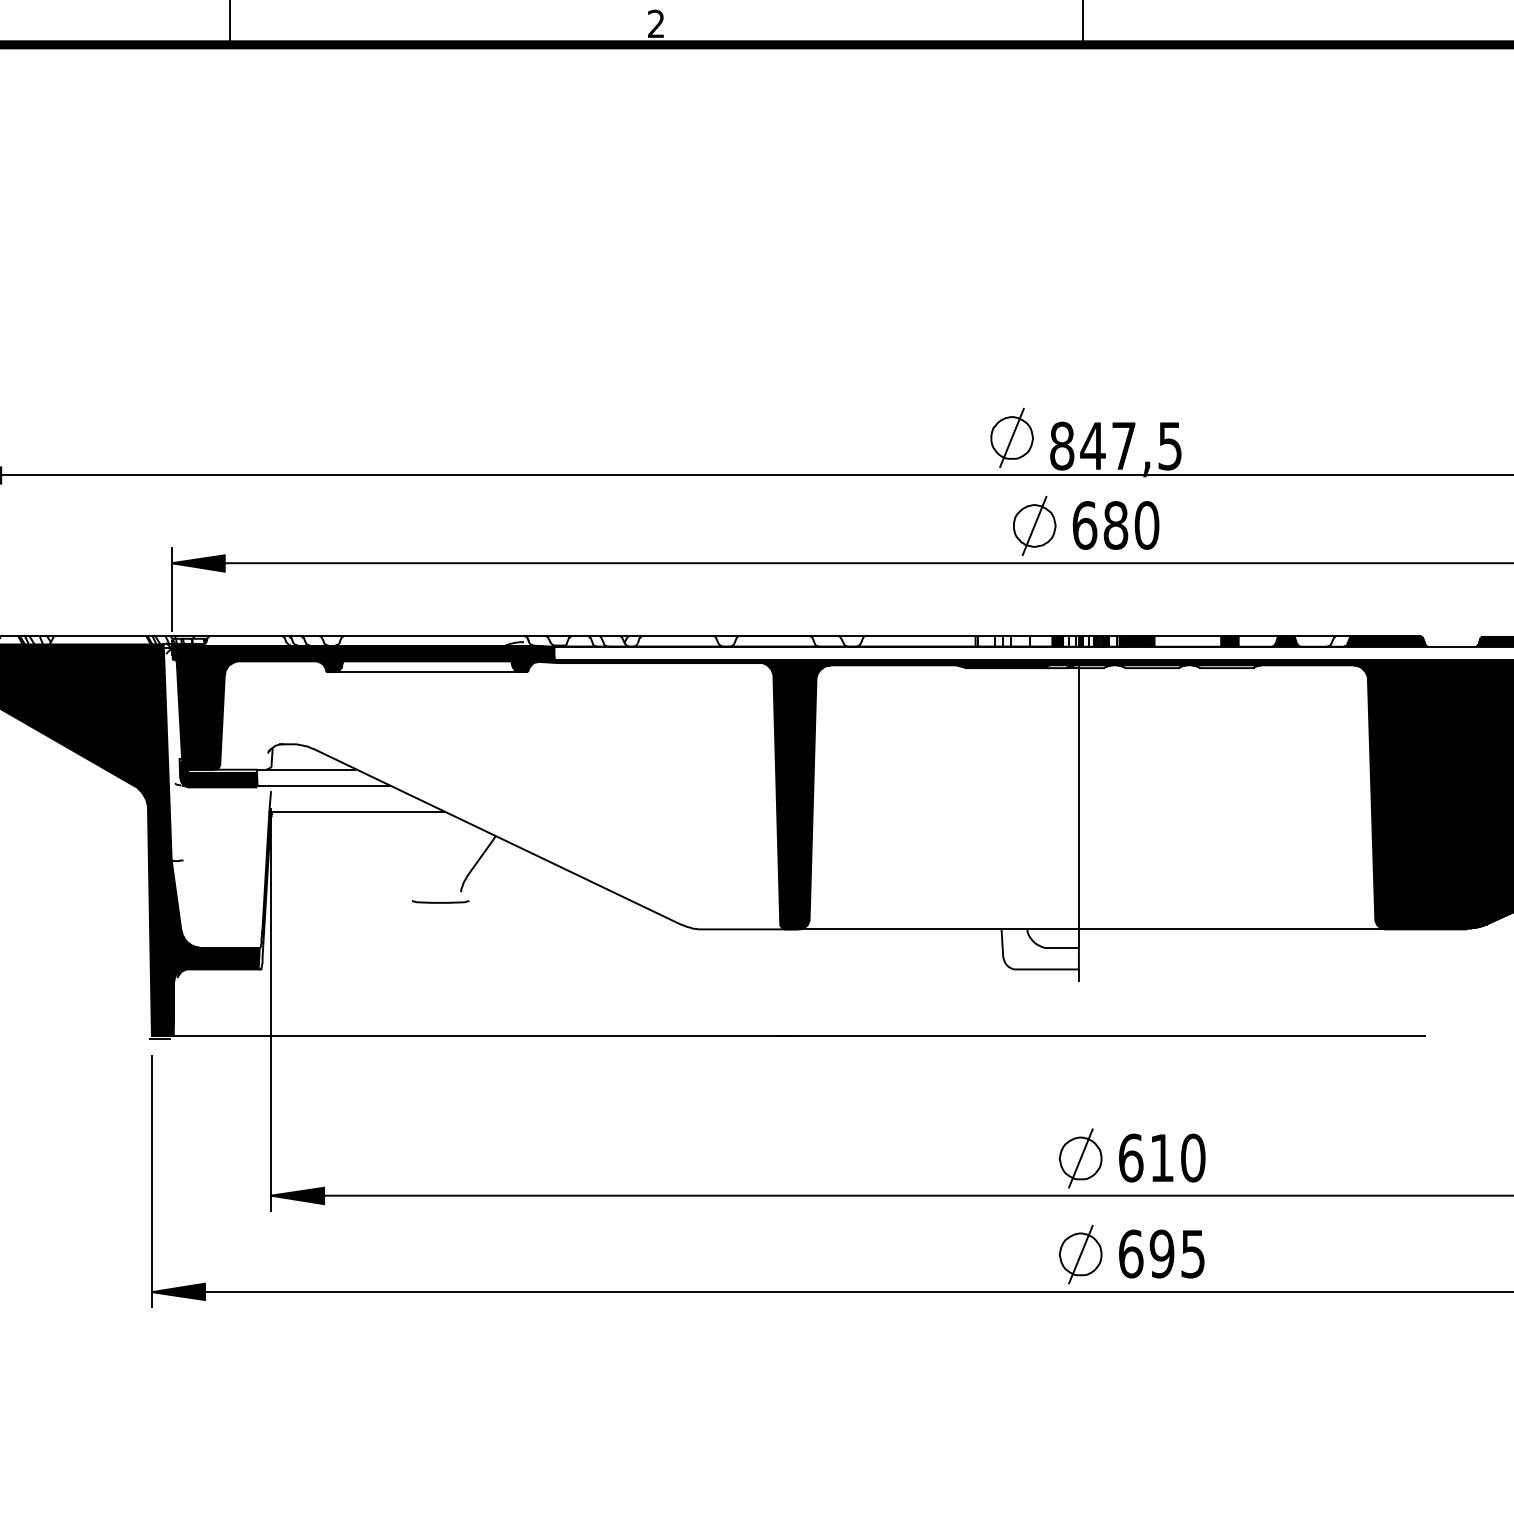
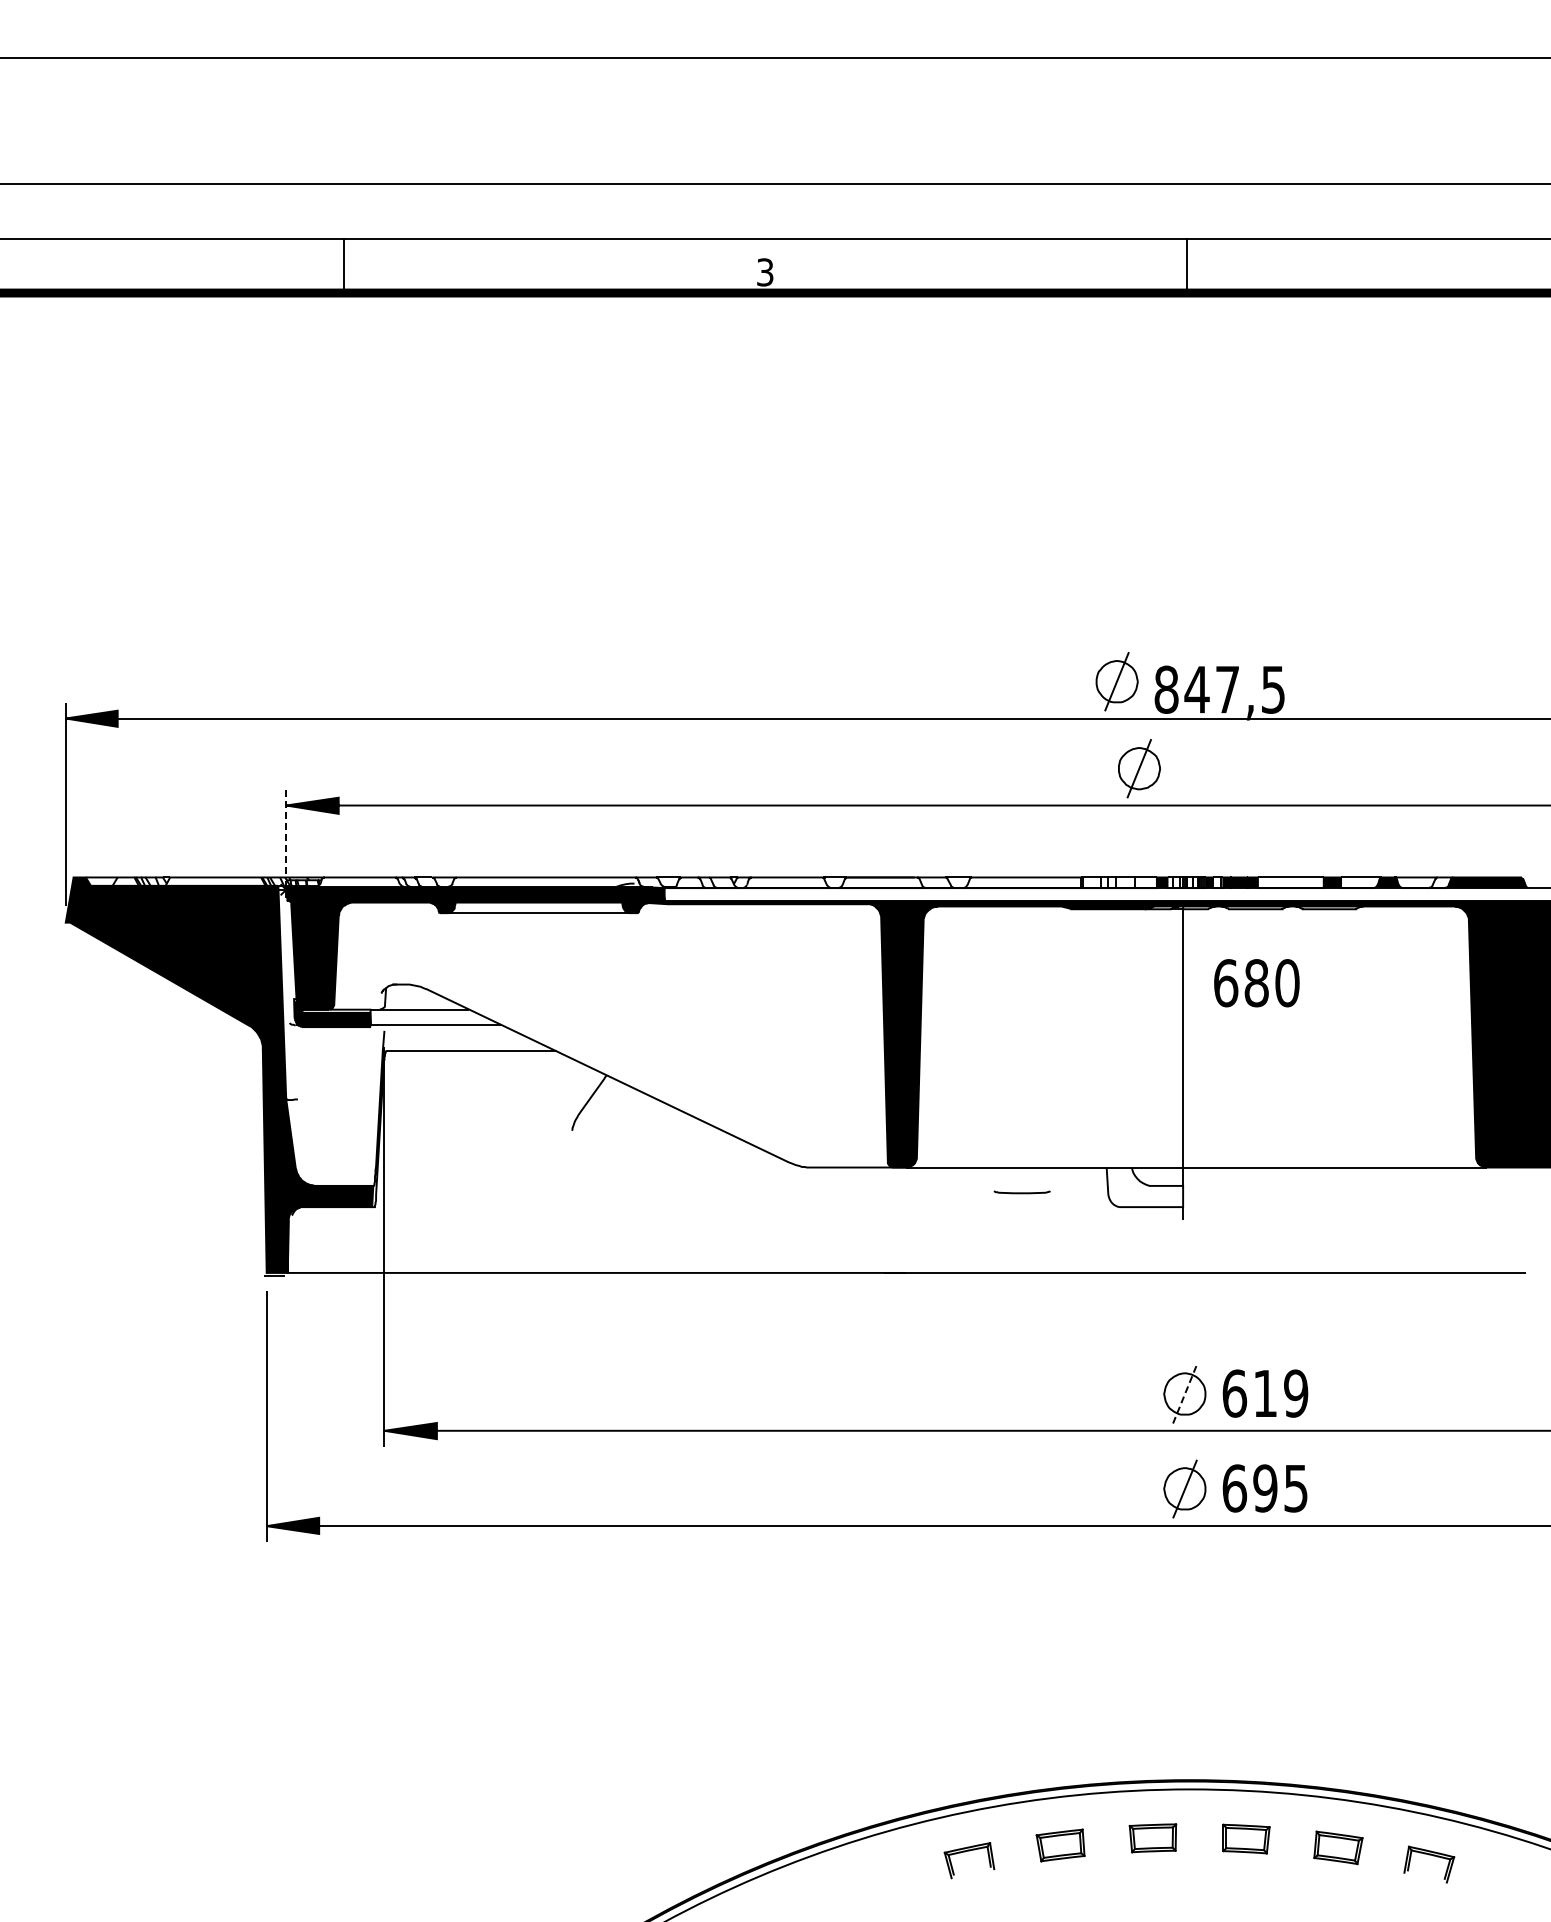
text: (656, 24) -> (765, 272), 2 -> 3
text: (1115, 525) -> (1256, 983), moved
line: (171, 589) -> (286, 831), solid -> dashed
curve: (440, 902) -> (1021, 1192), moved
line: (1081, 1157) -> (1185, 1393), solid -> dashed
text: (1193, 1157) -> (1296, 1393), 610 -> 619

